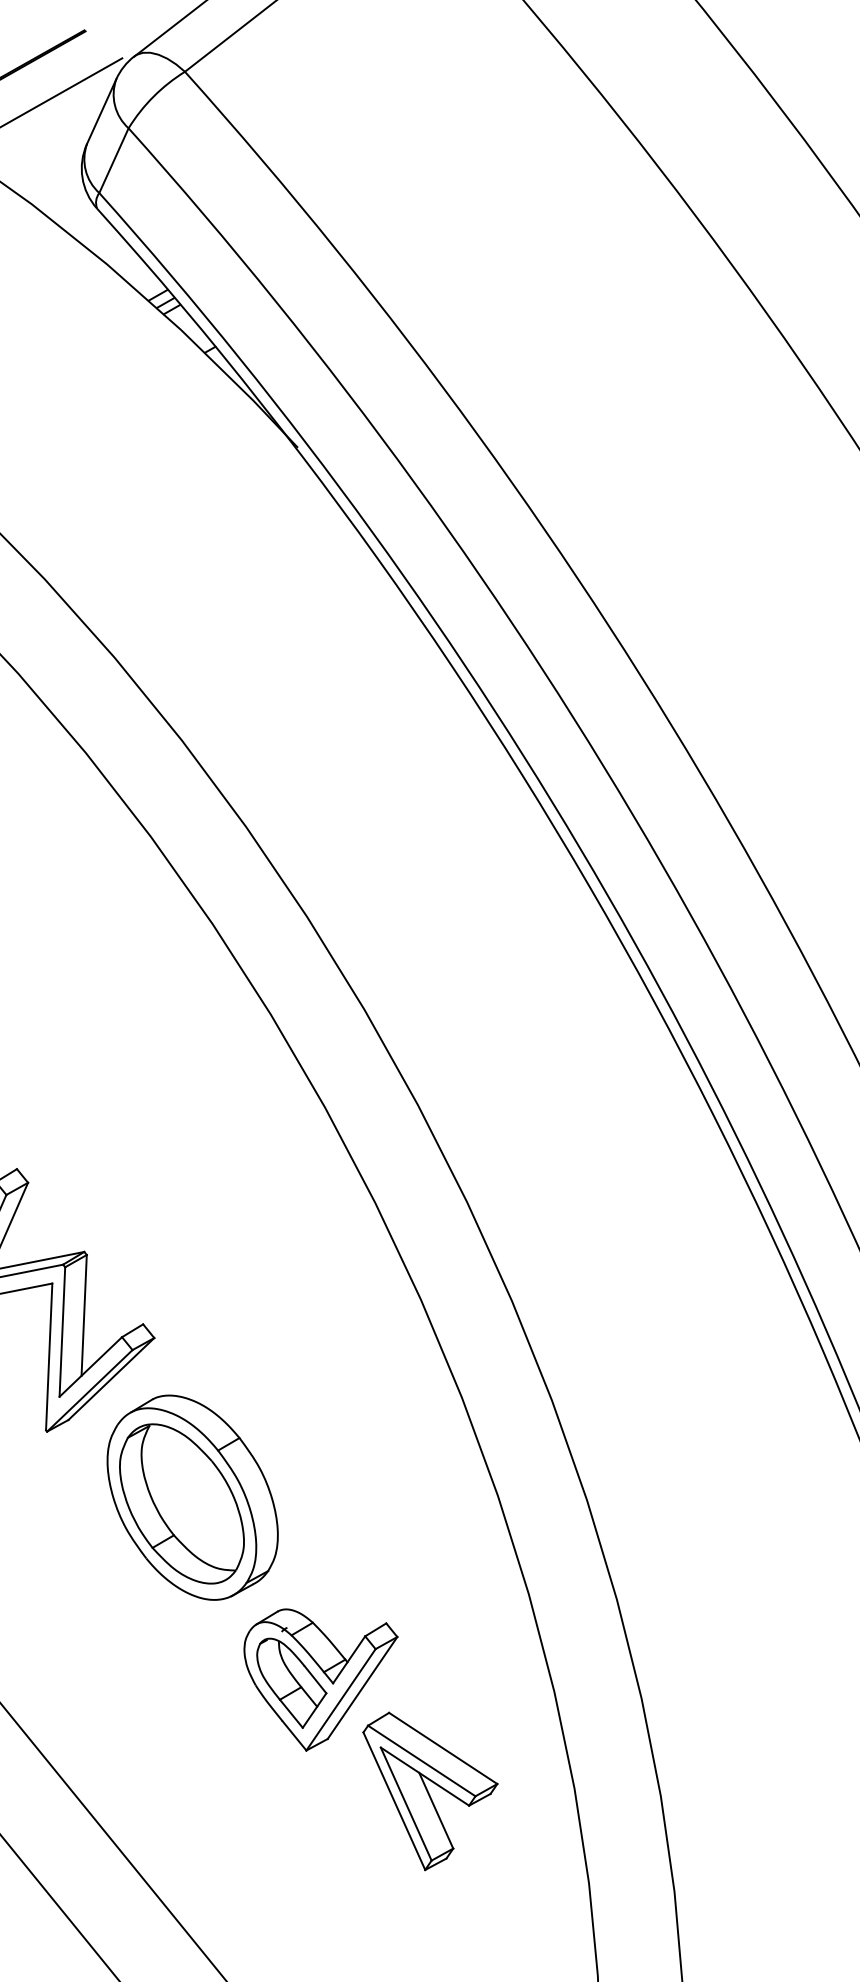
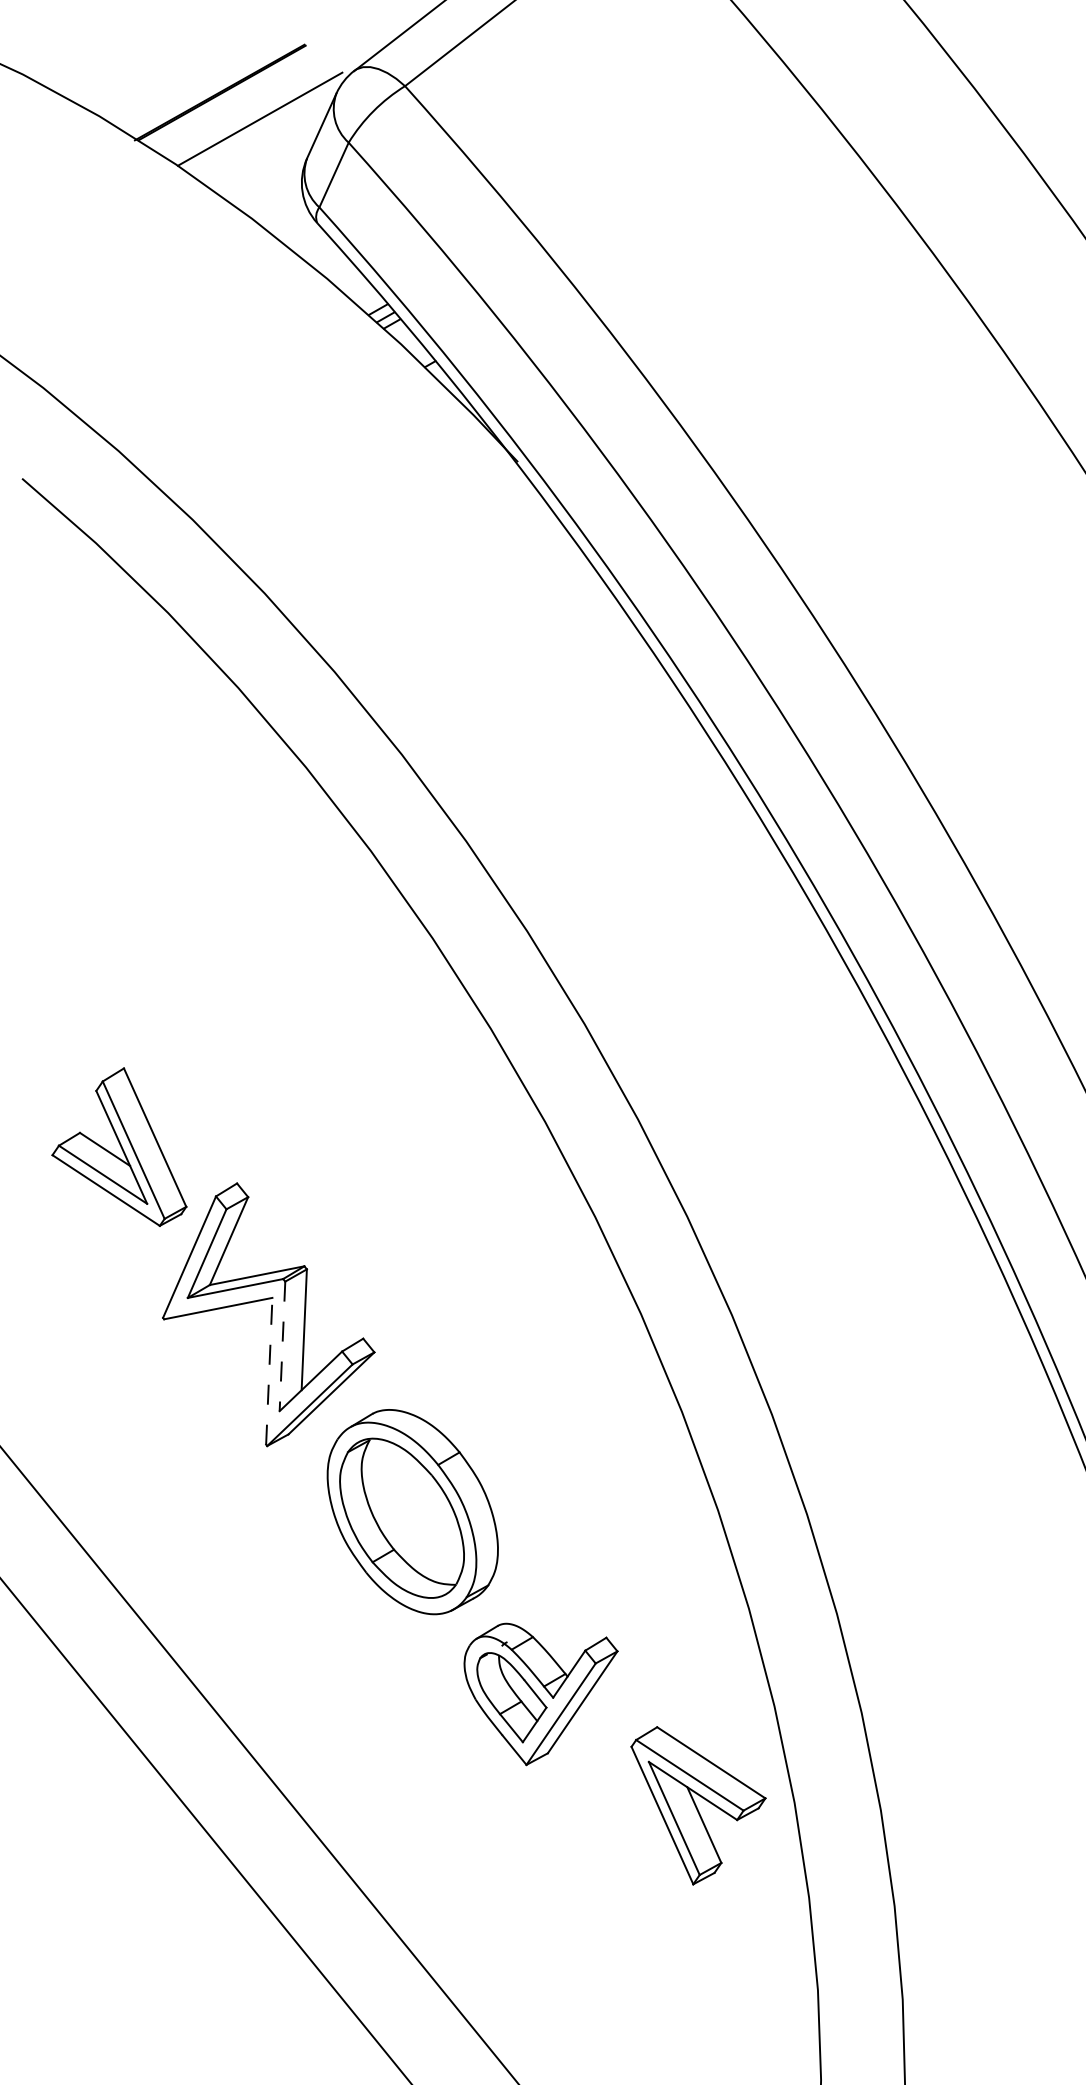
line: (62, 1332) -> (282, 1346), solid -> dashed
line: (49, 1356) -> (269, 1370), solid -> dashed
part: (430, 1791) -> (698, 1805), moved

